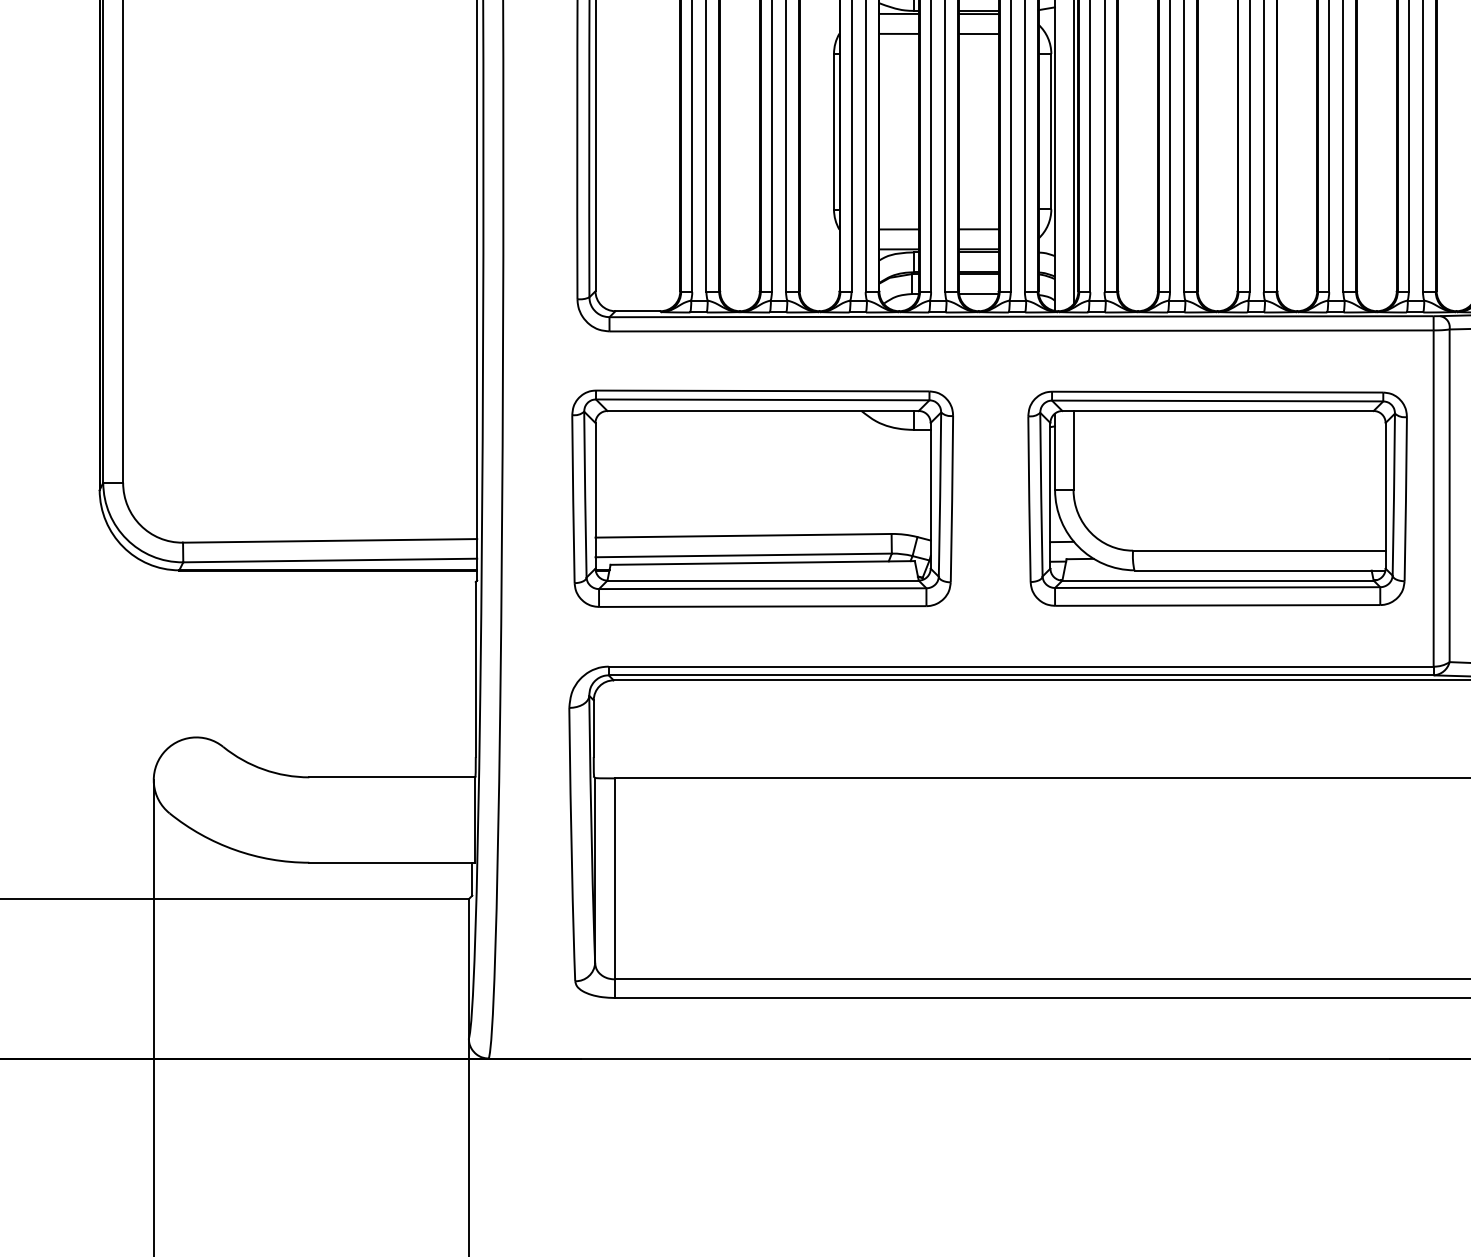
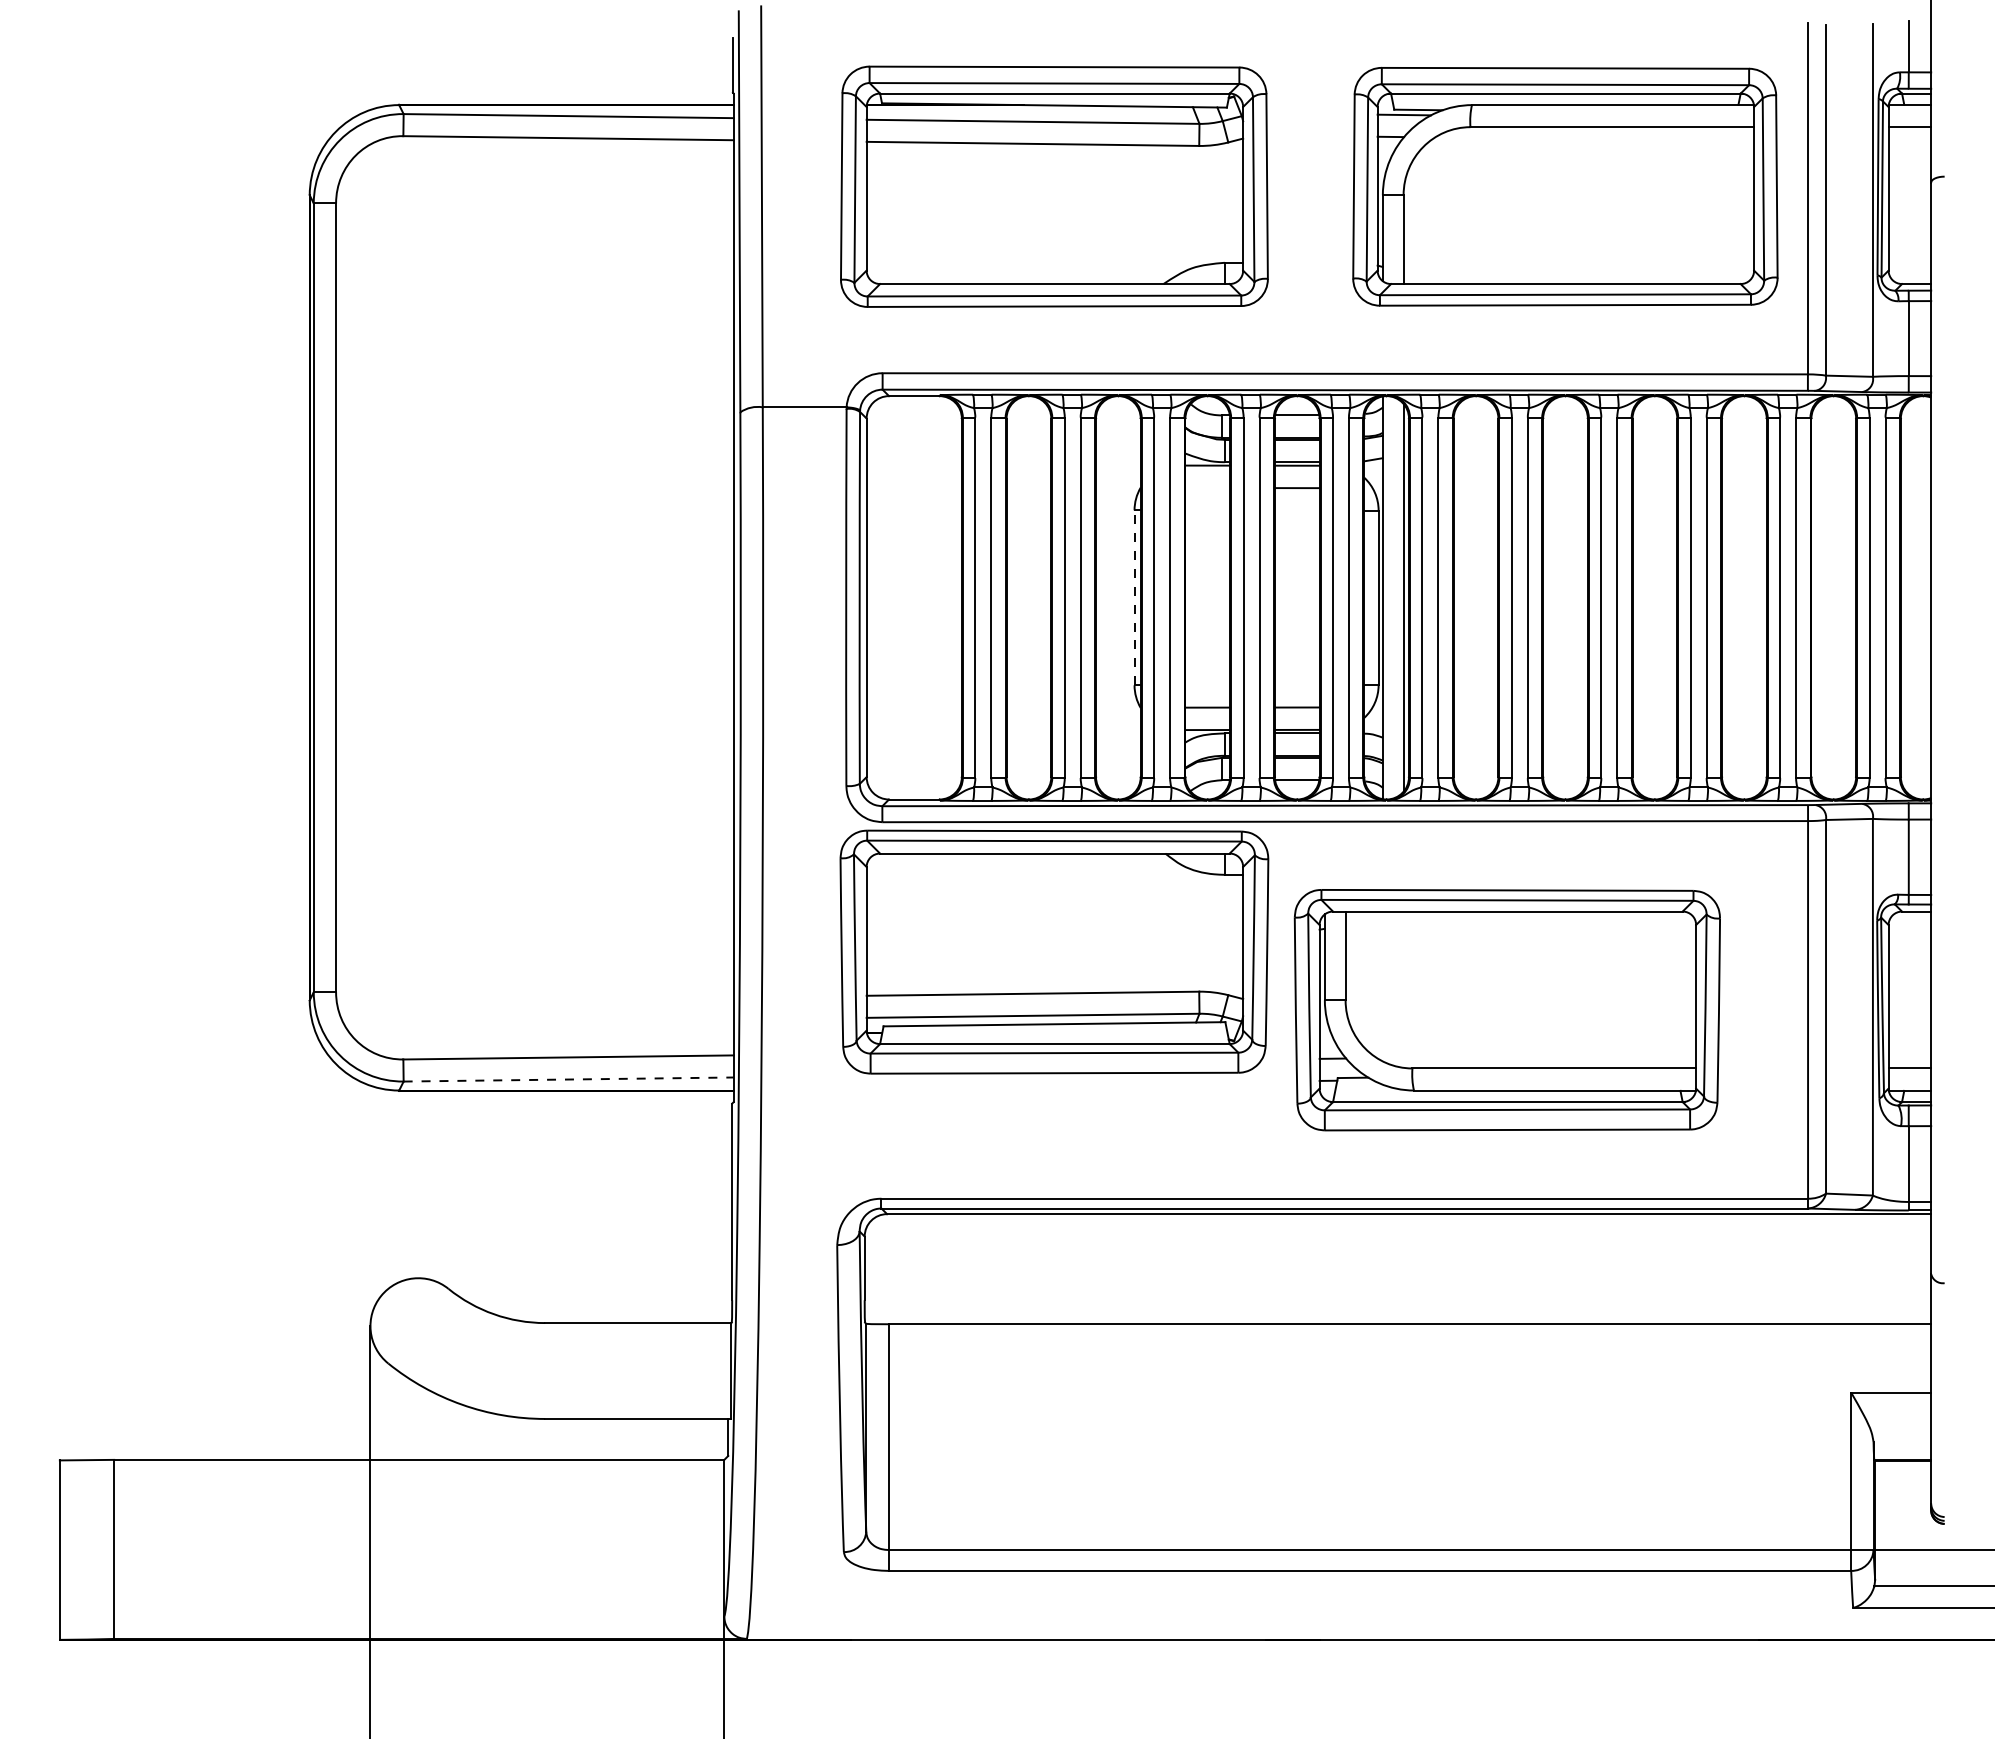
line: (898, 34) -> (1207, 488), removed
line: (833, 131) -> (1134, 597), solid -> dashed
part: (762, 498) -> (1054, 951), moved
part: (1216, 499) -> (1506, 1010), moved
line: (330, 560) -> (569, 1079), solid -> dashed

